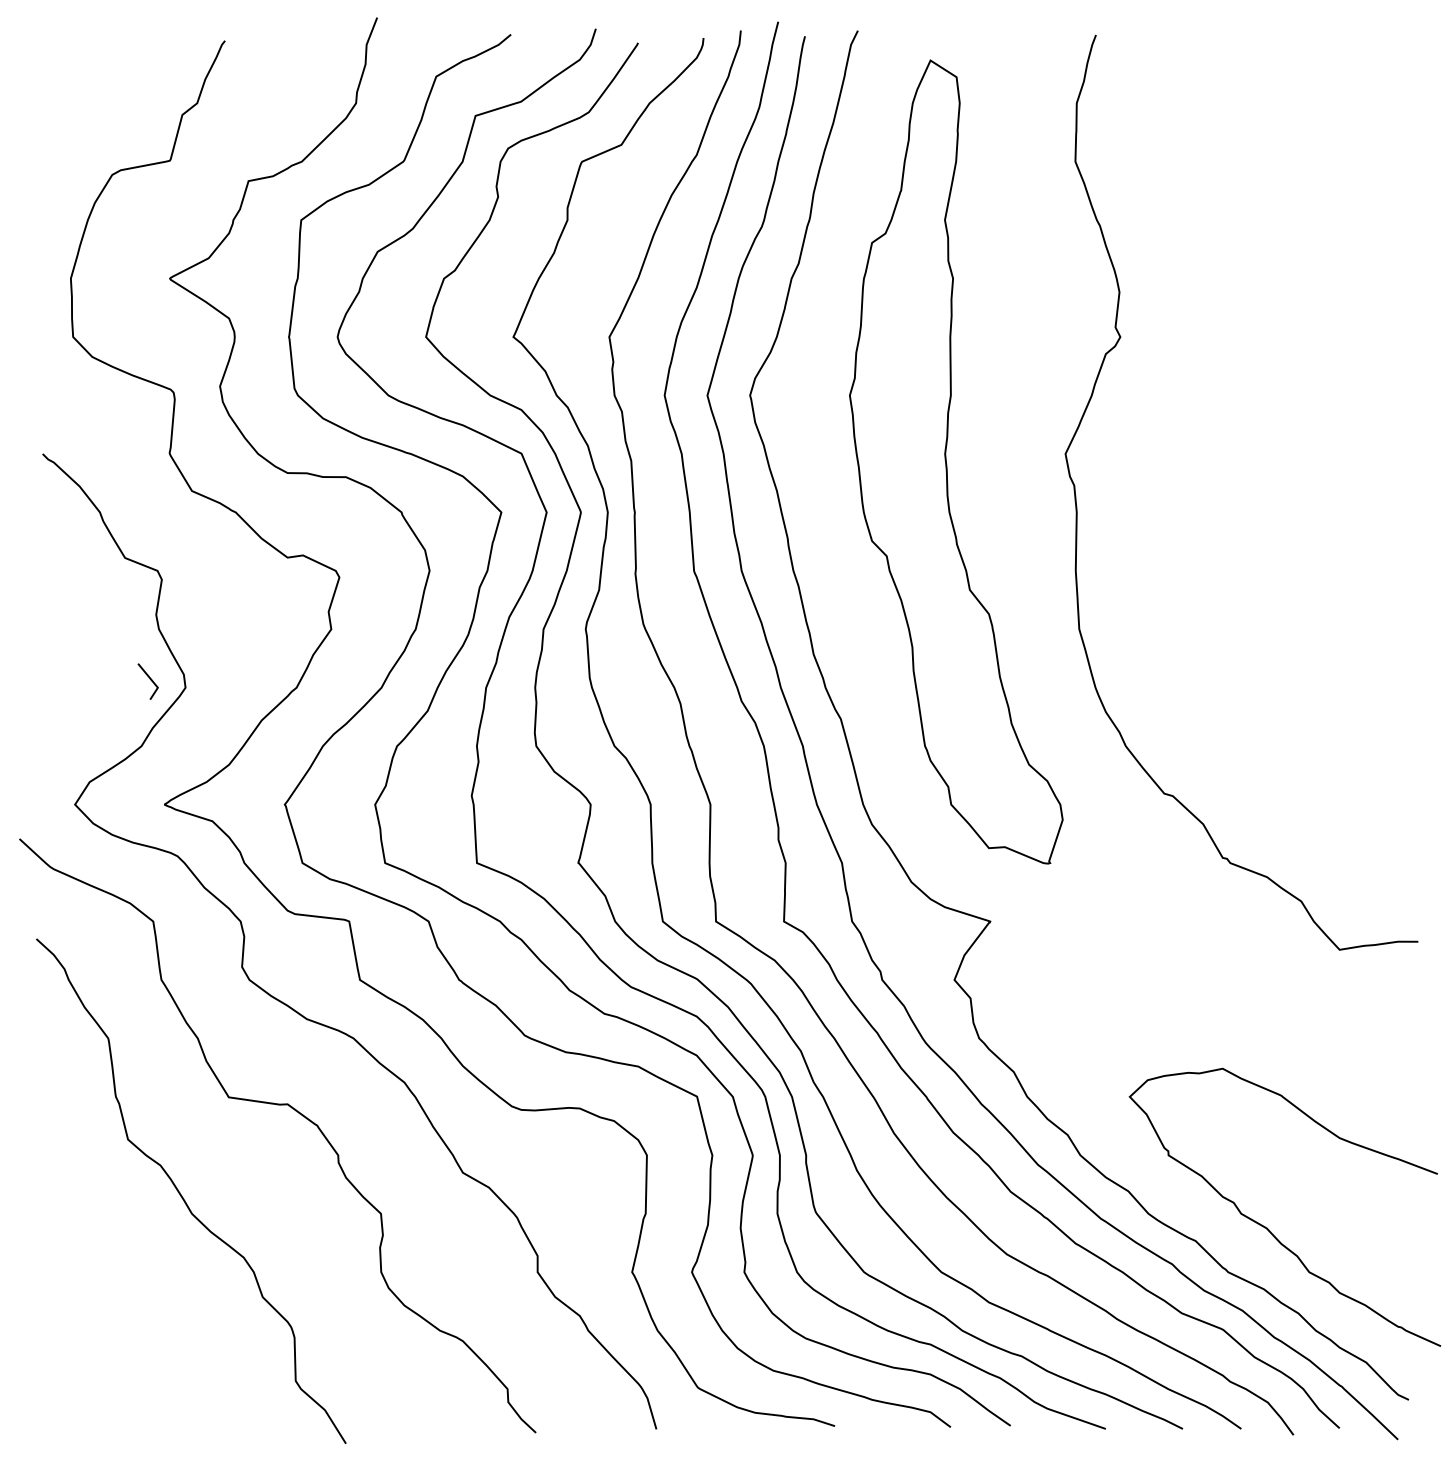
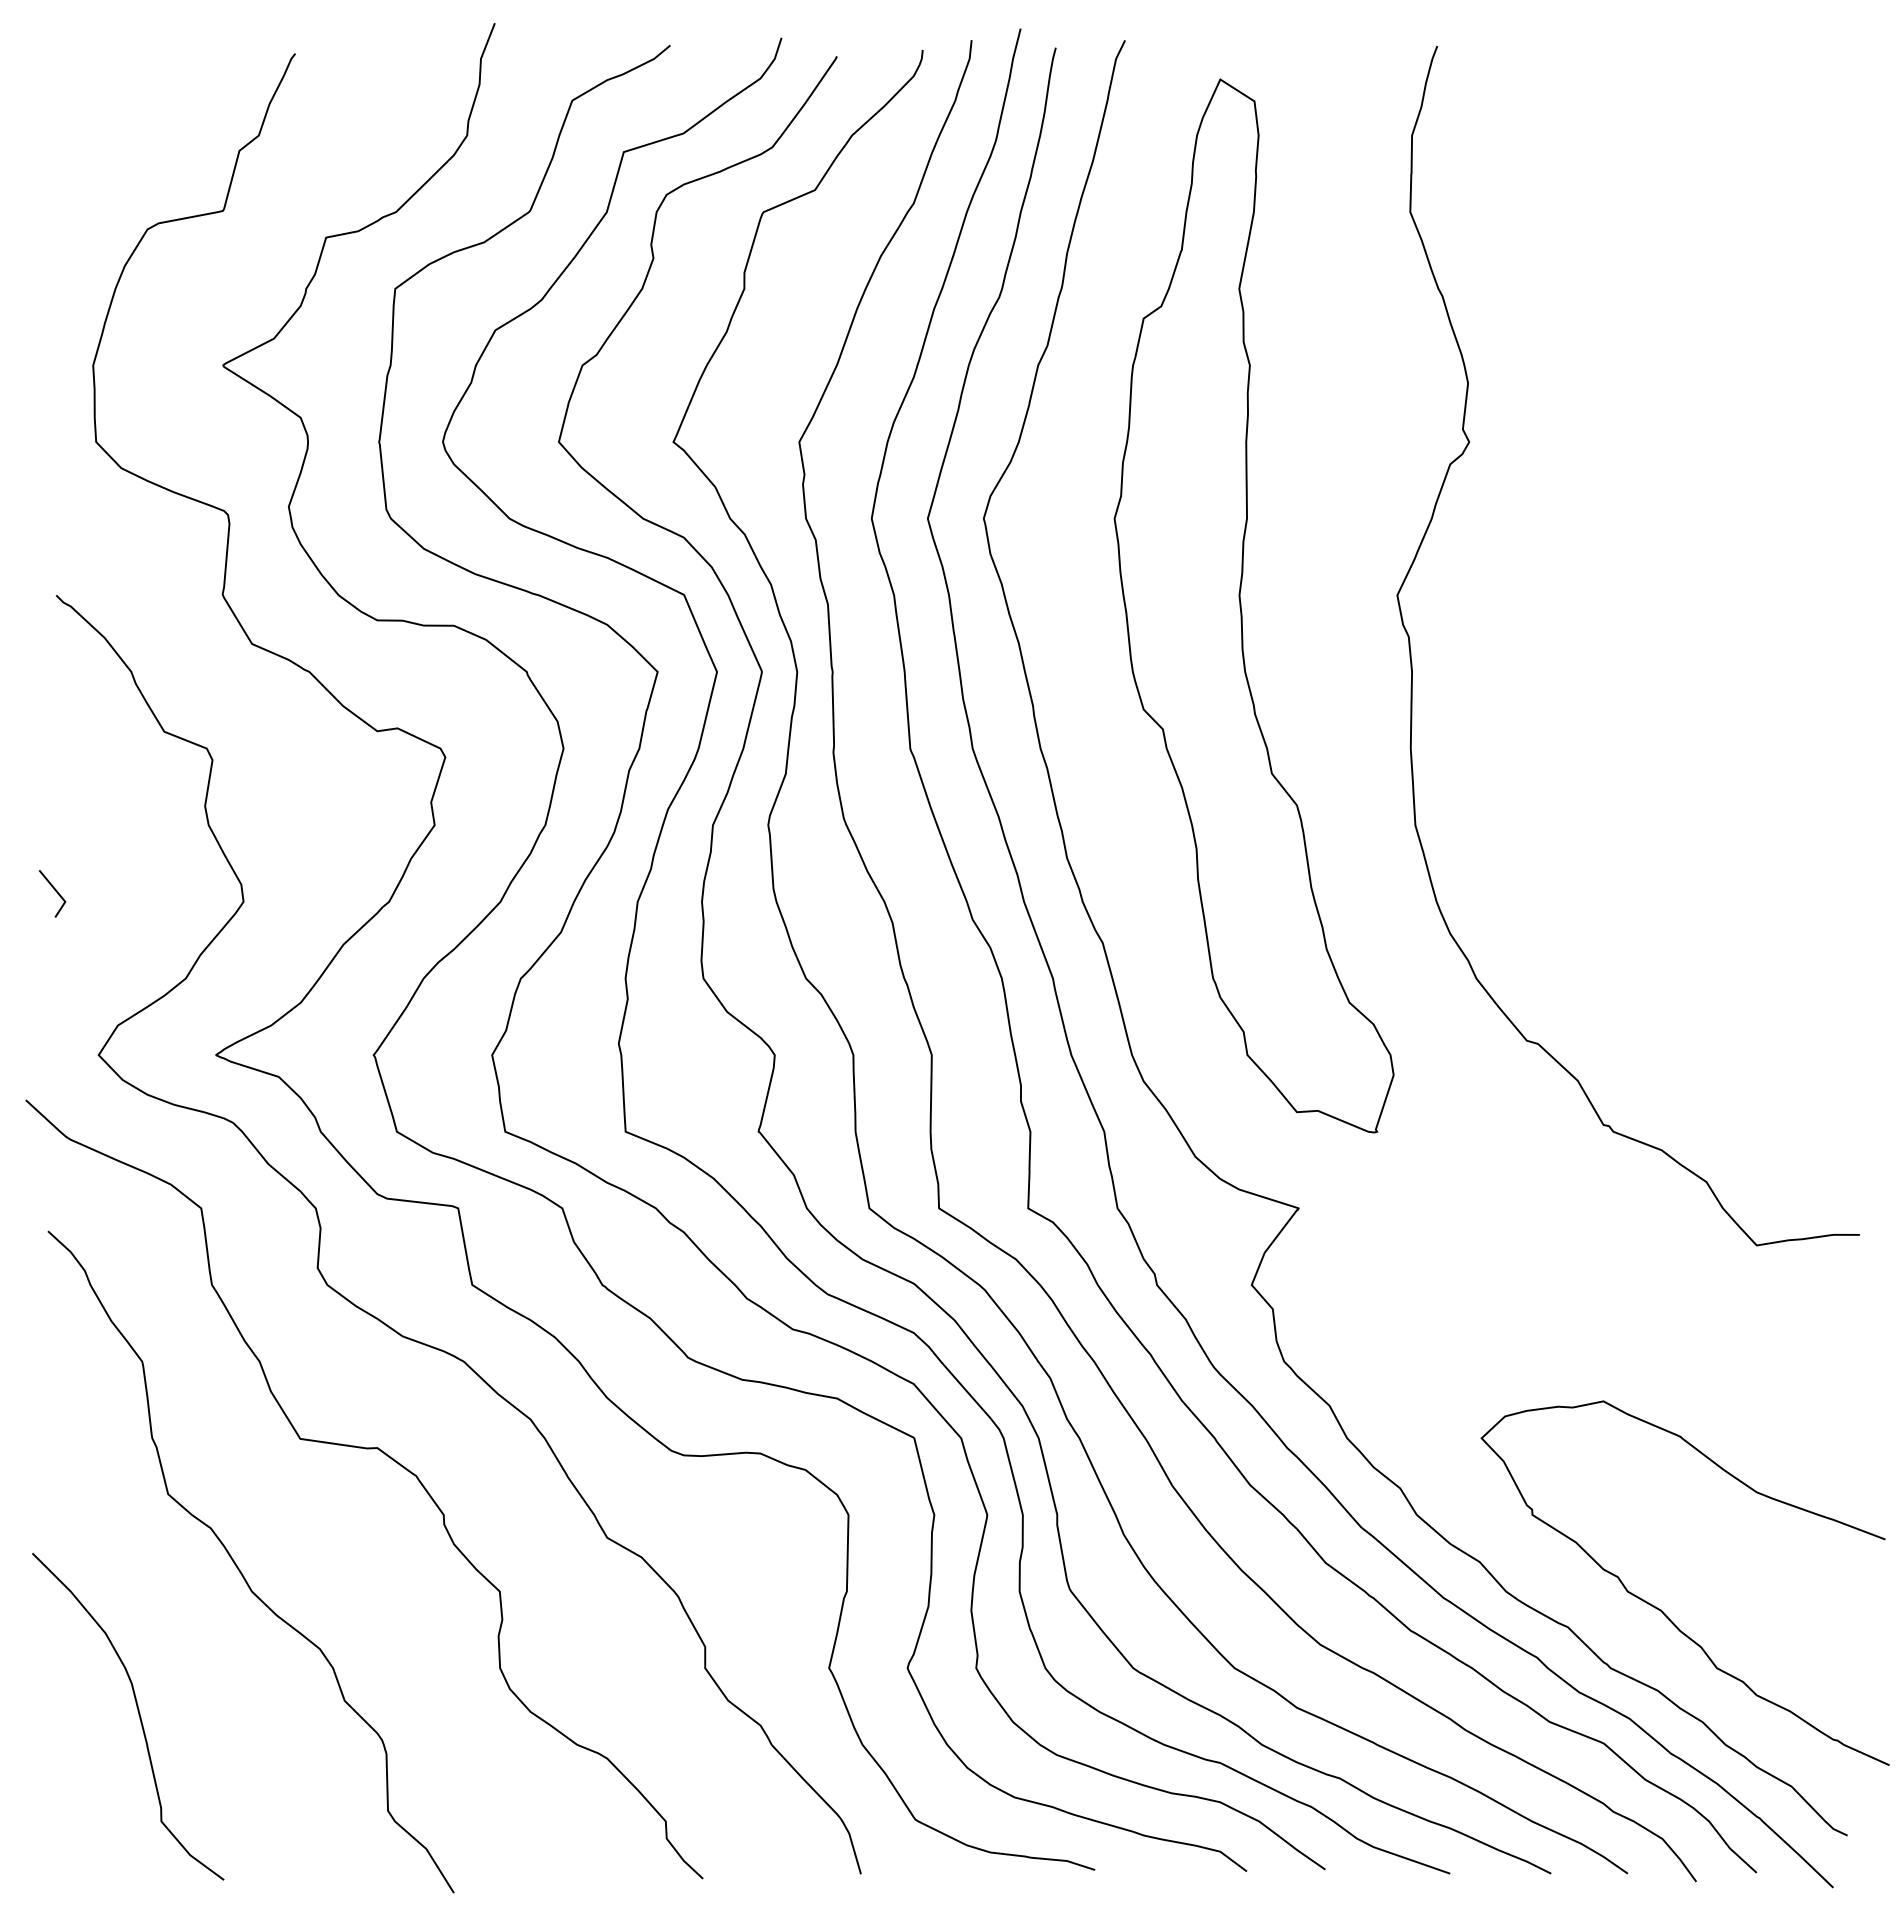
line: (149, 679) -> (54, 890), moved
curve: (105, 1308) -> (138, 1715), added

